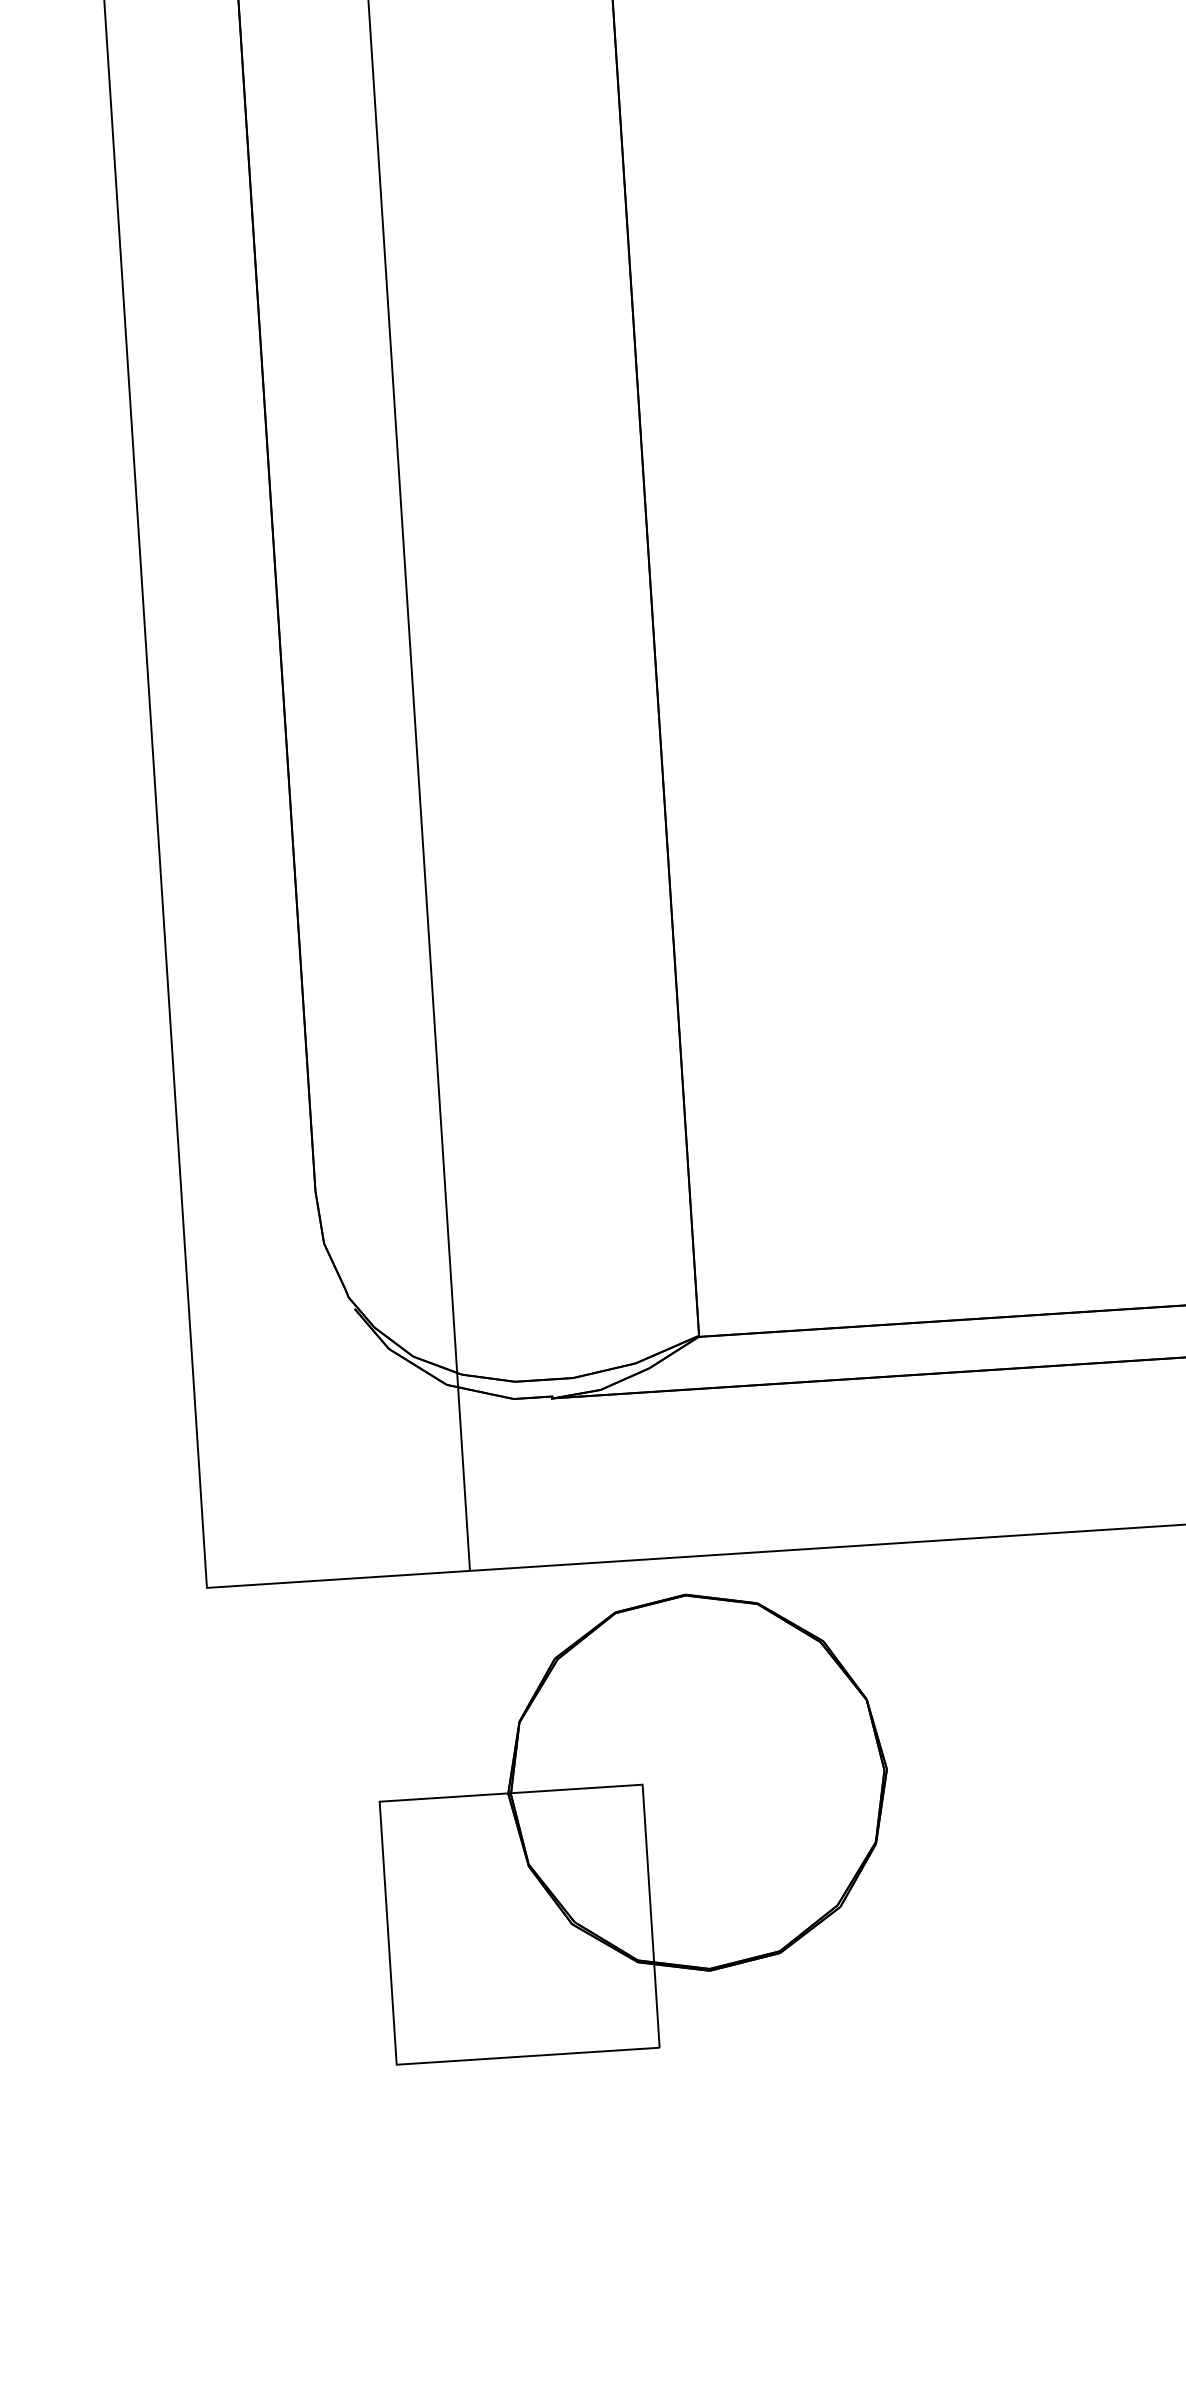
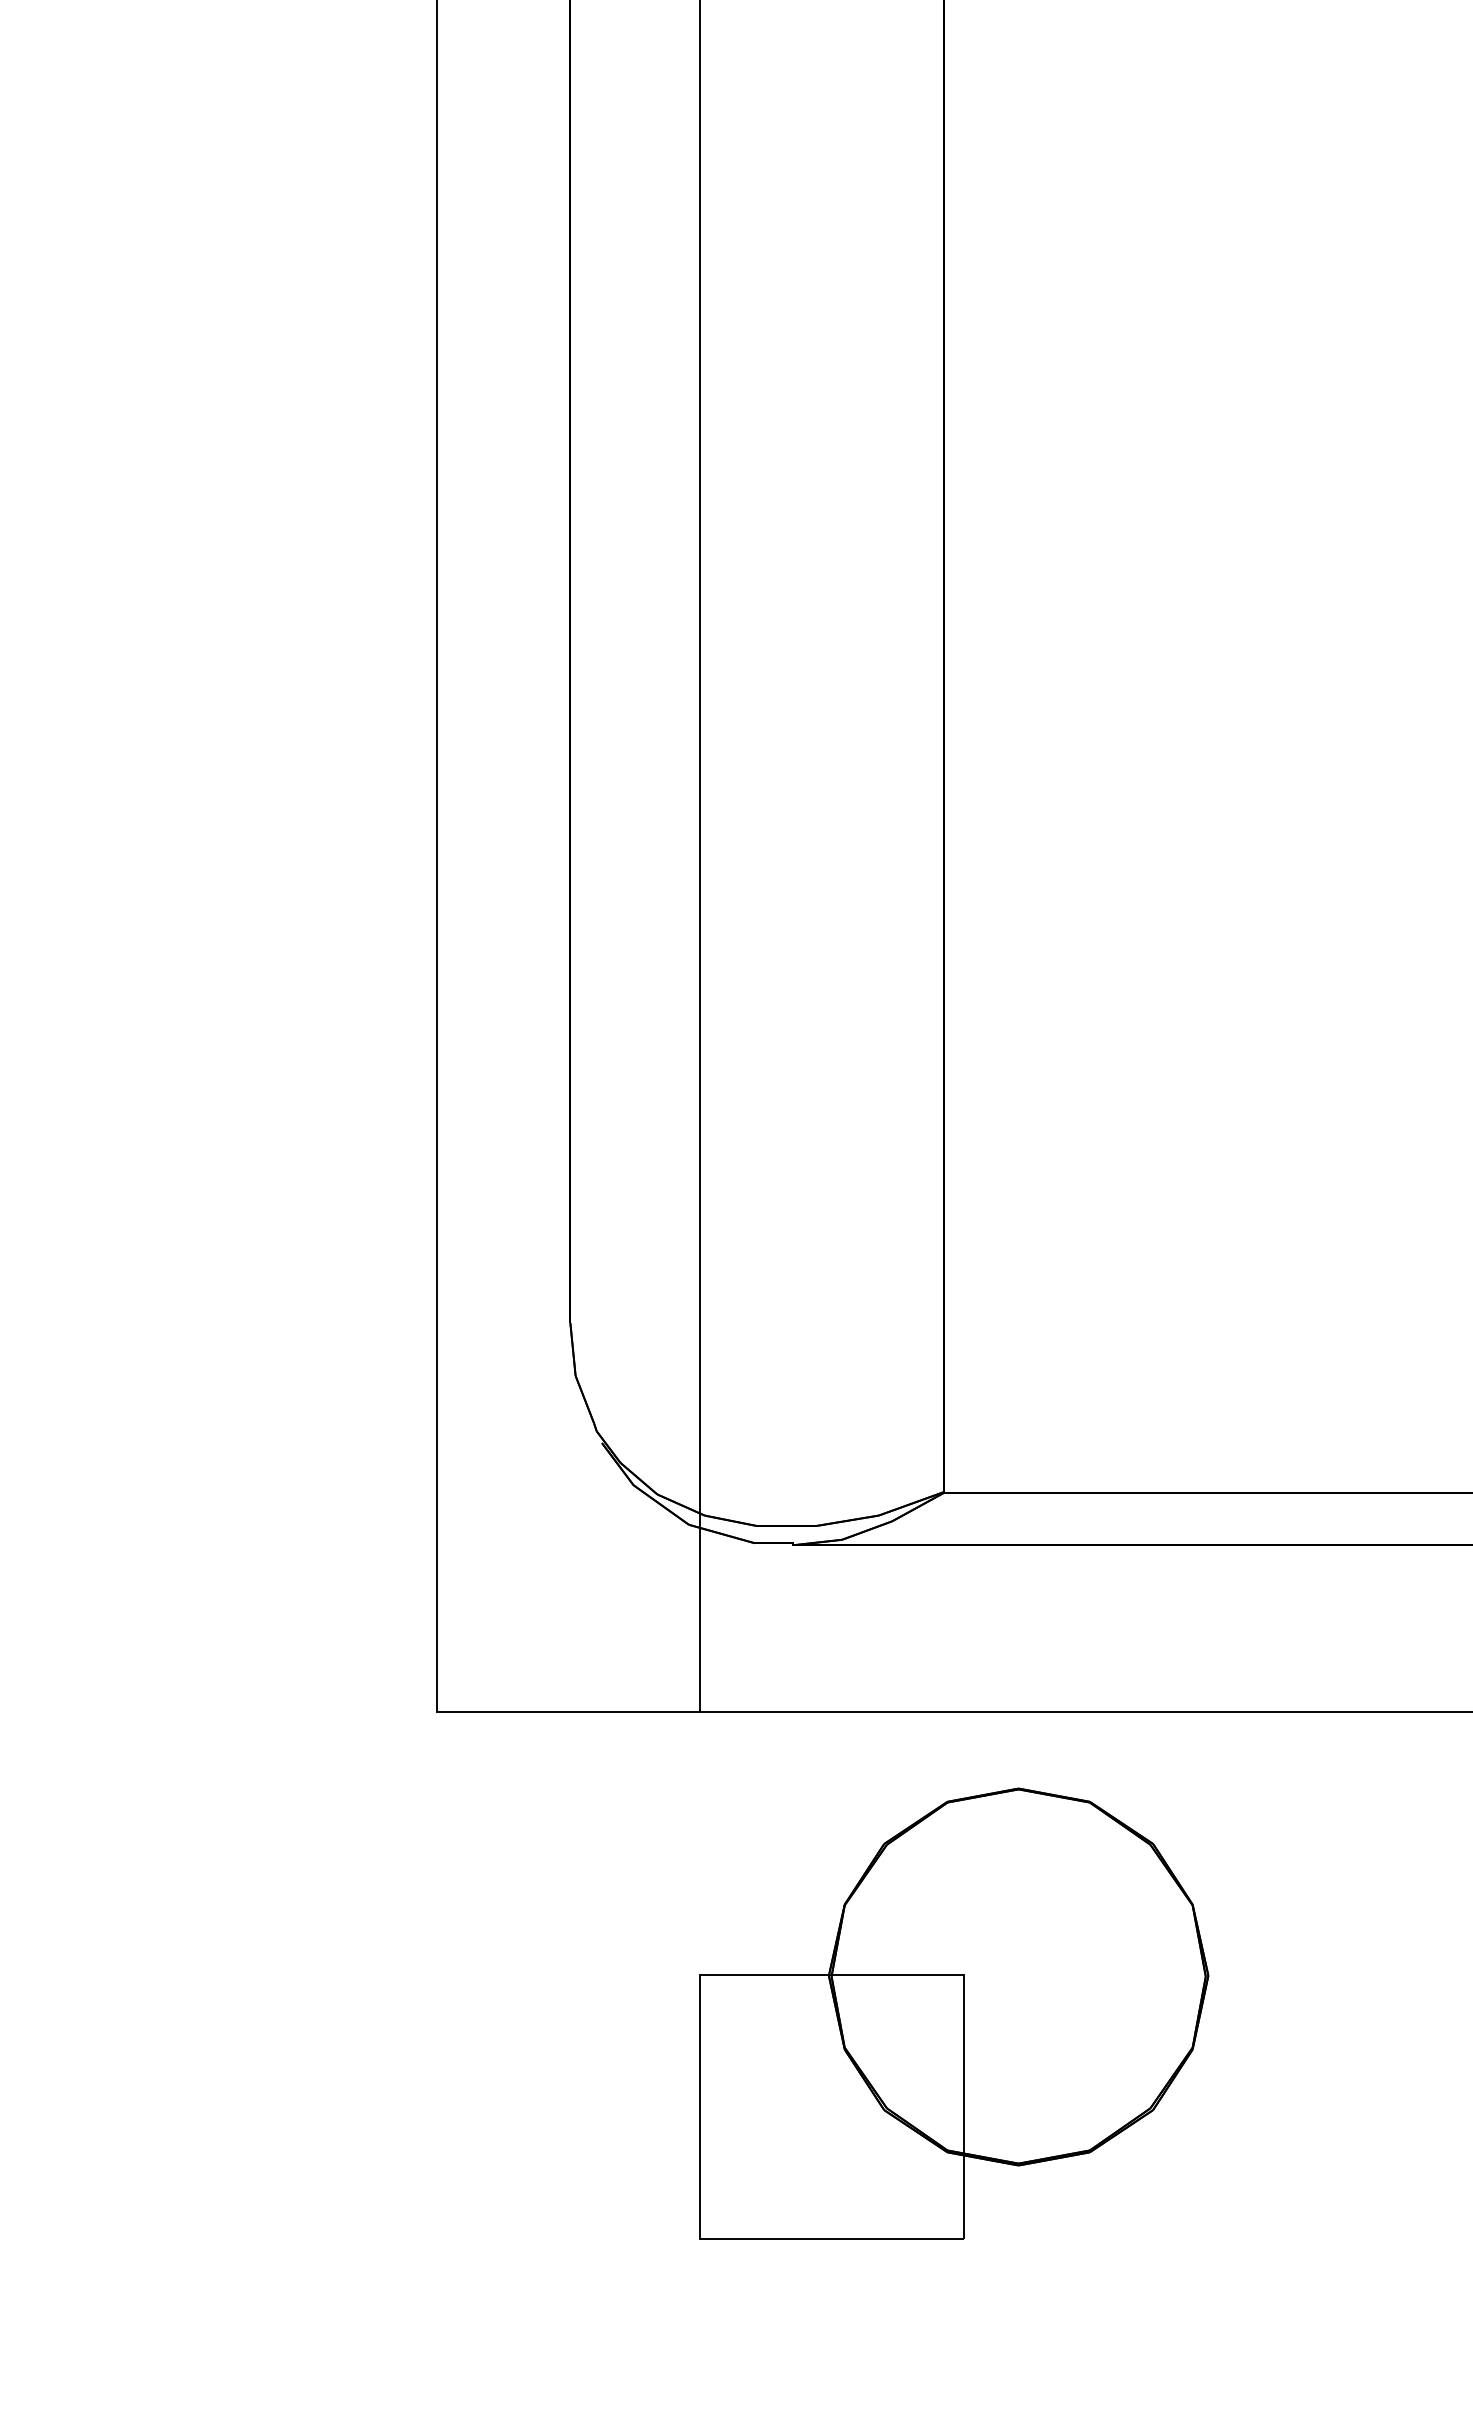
part: (636, 1823) -> (954, 2013), moved

